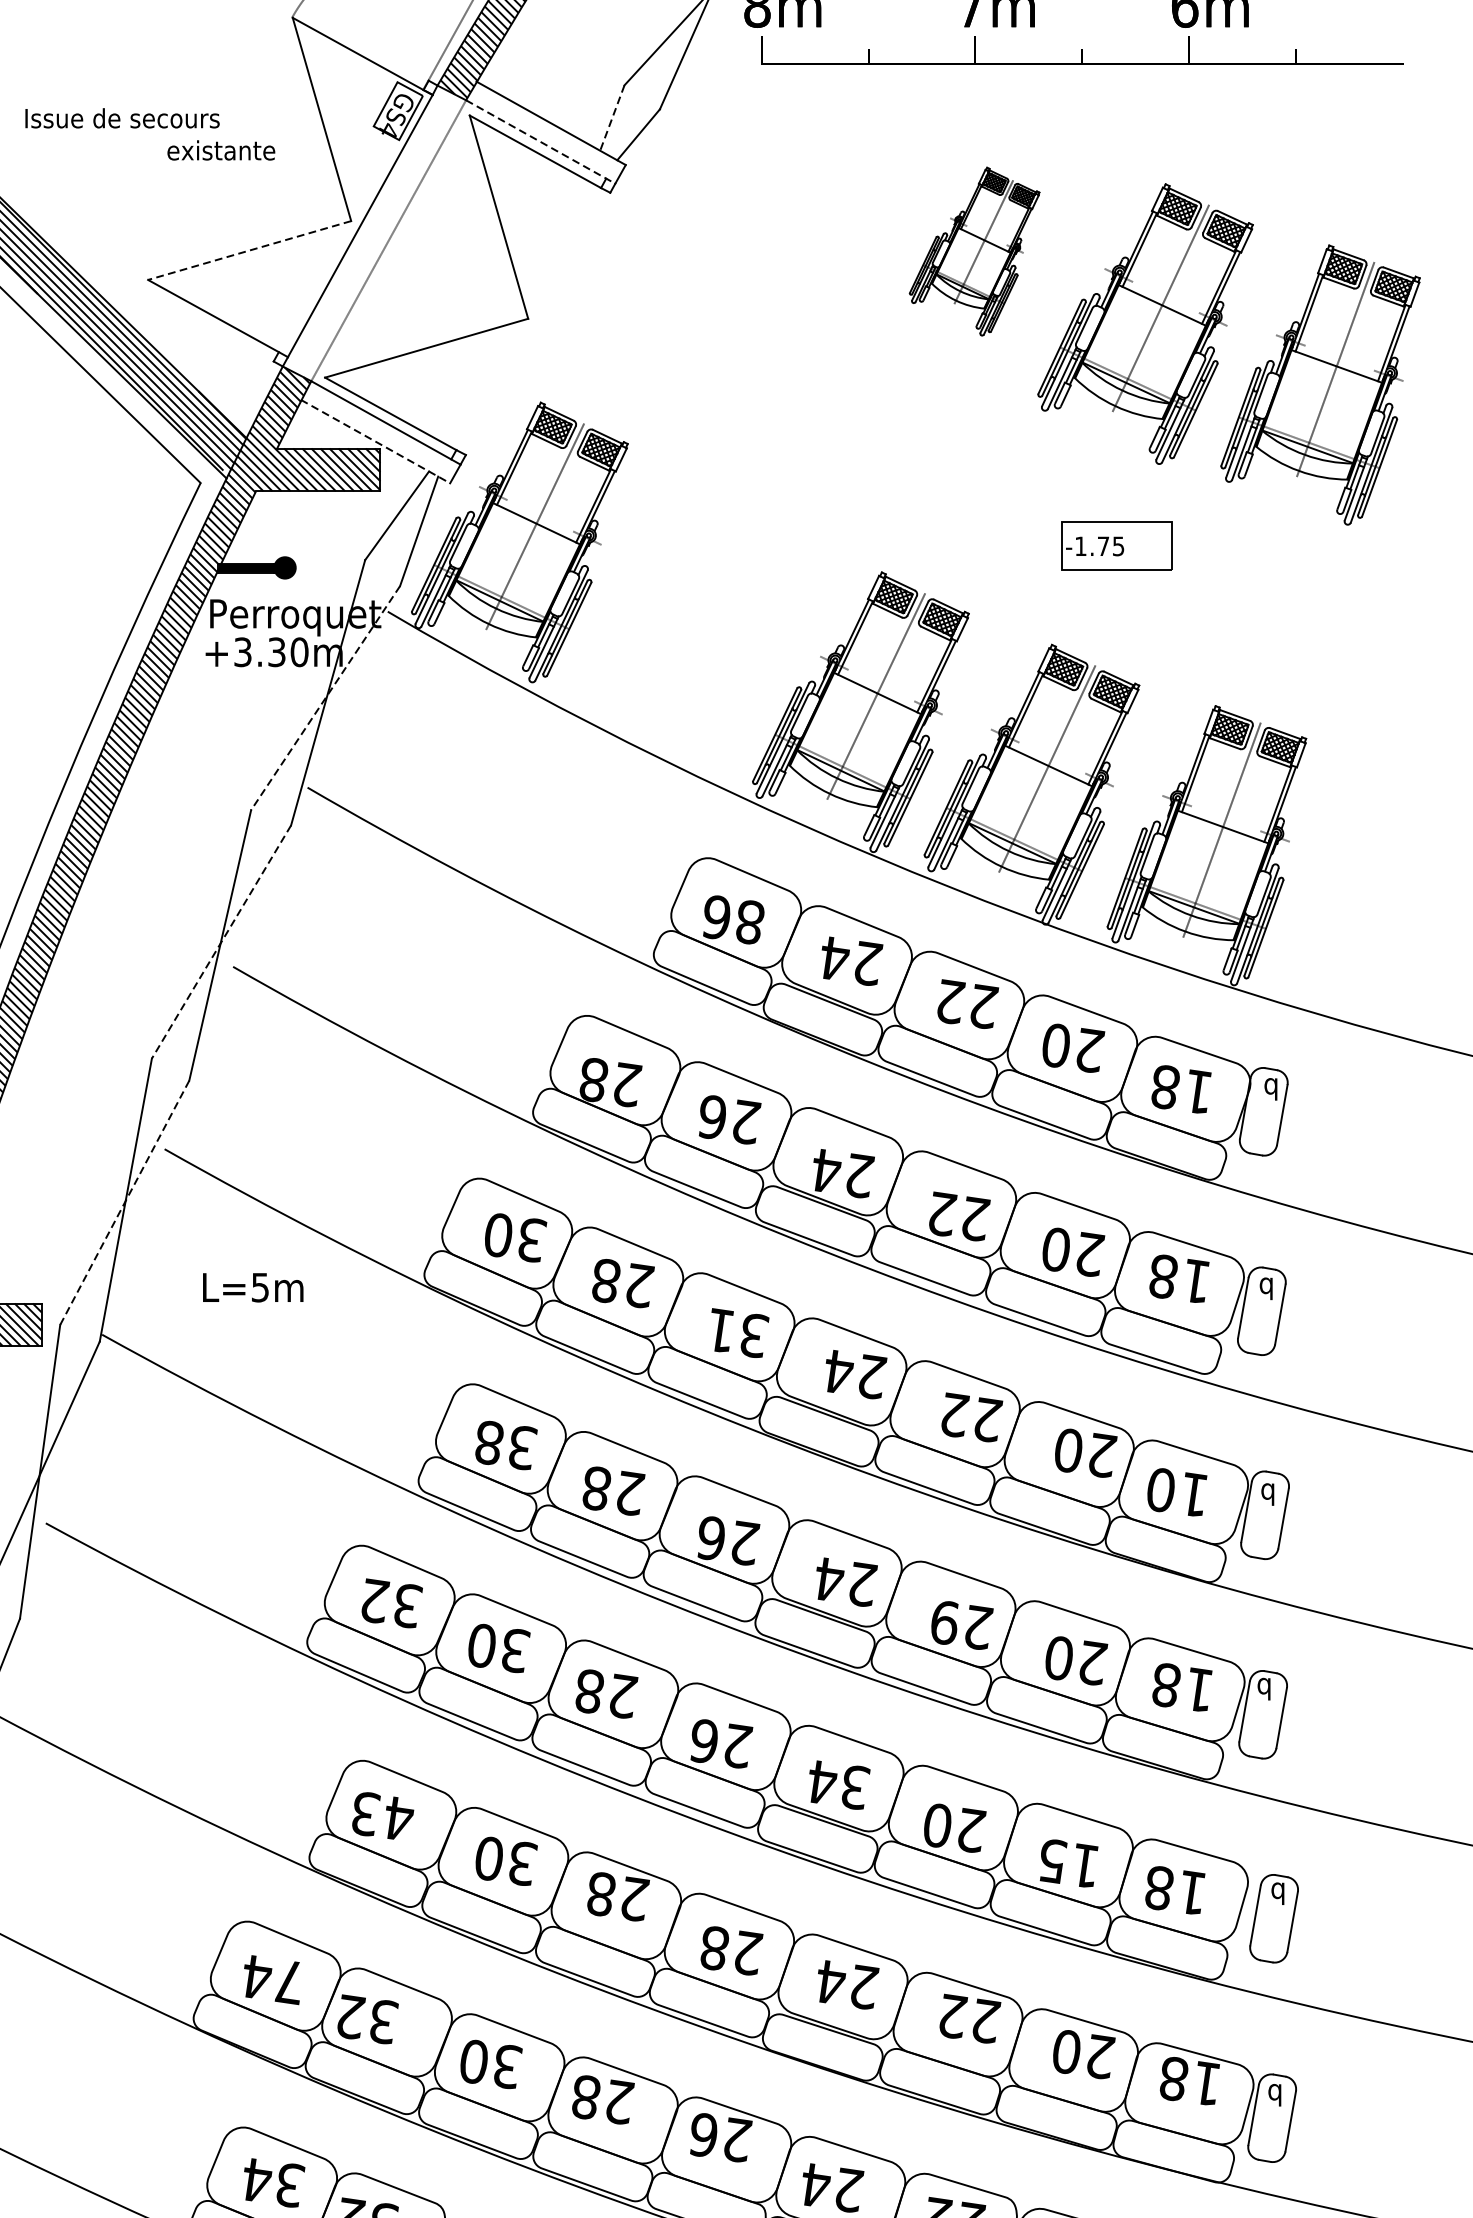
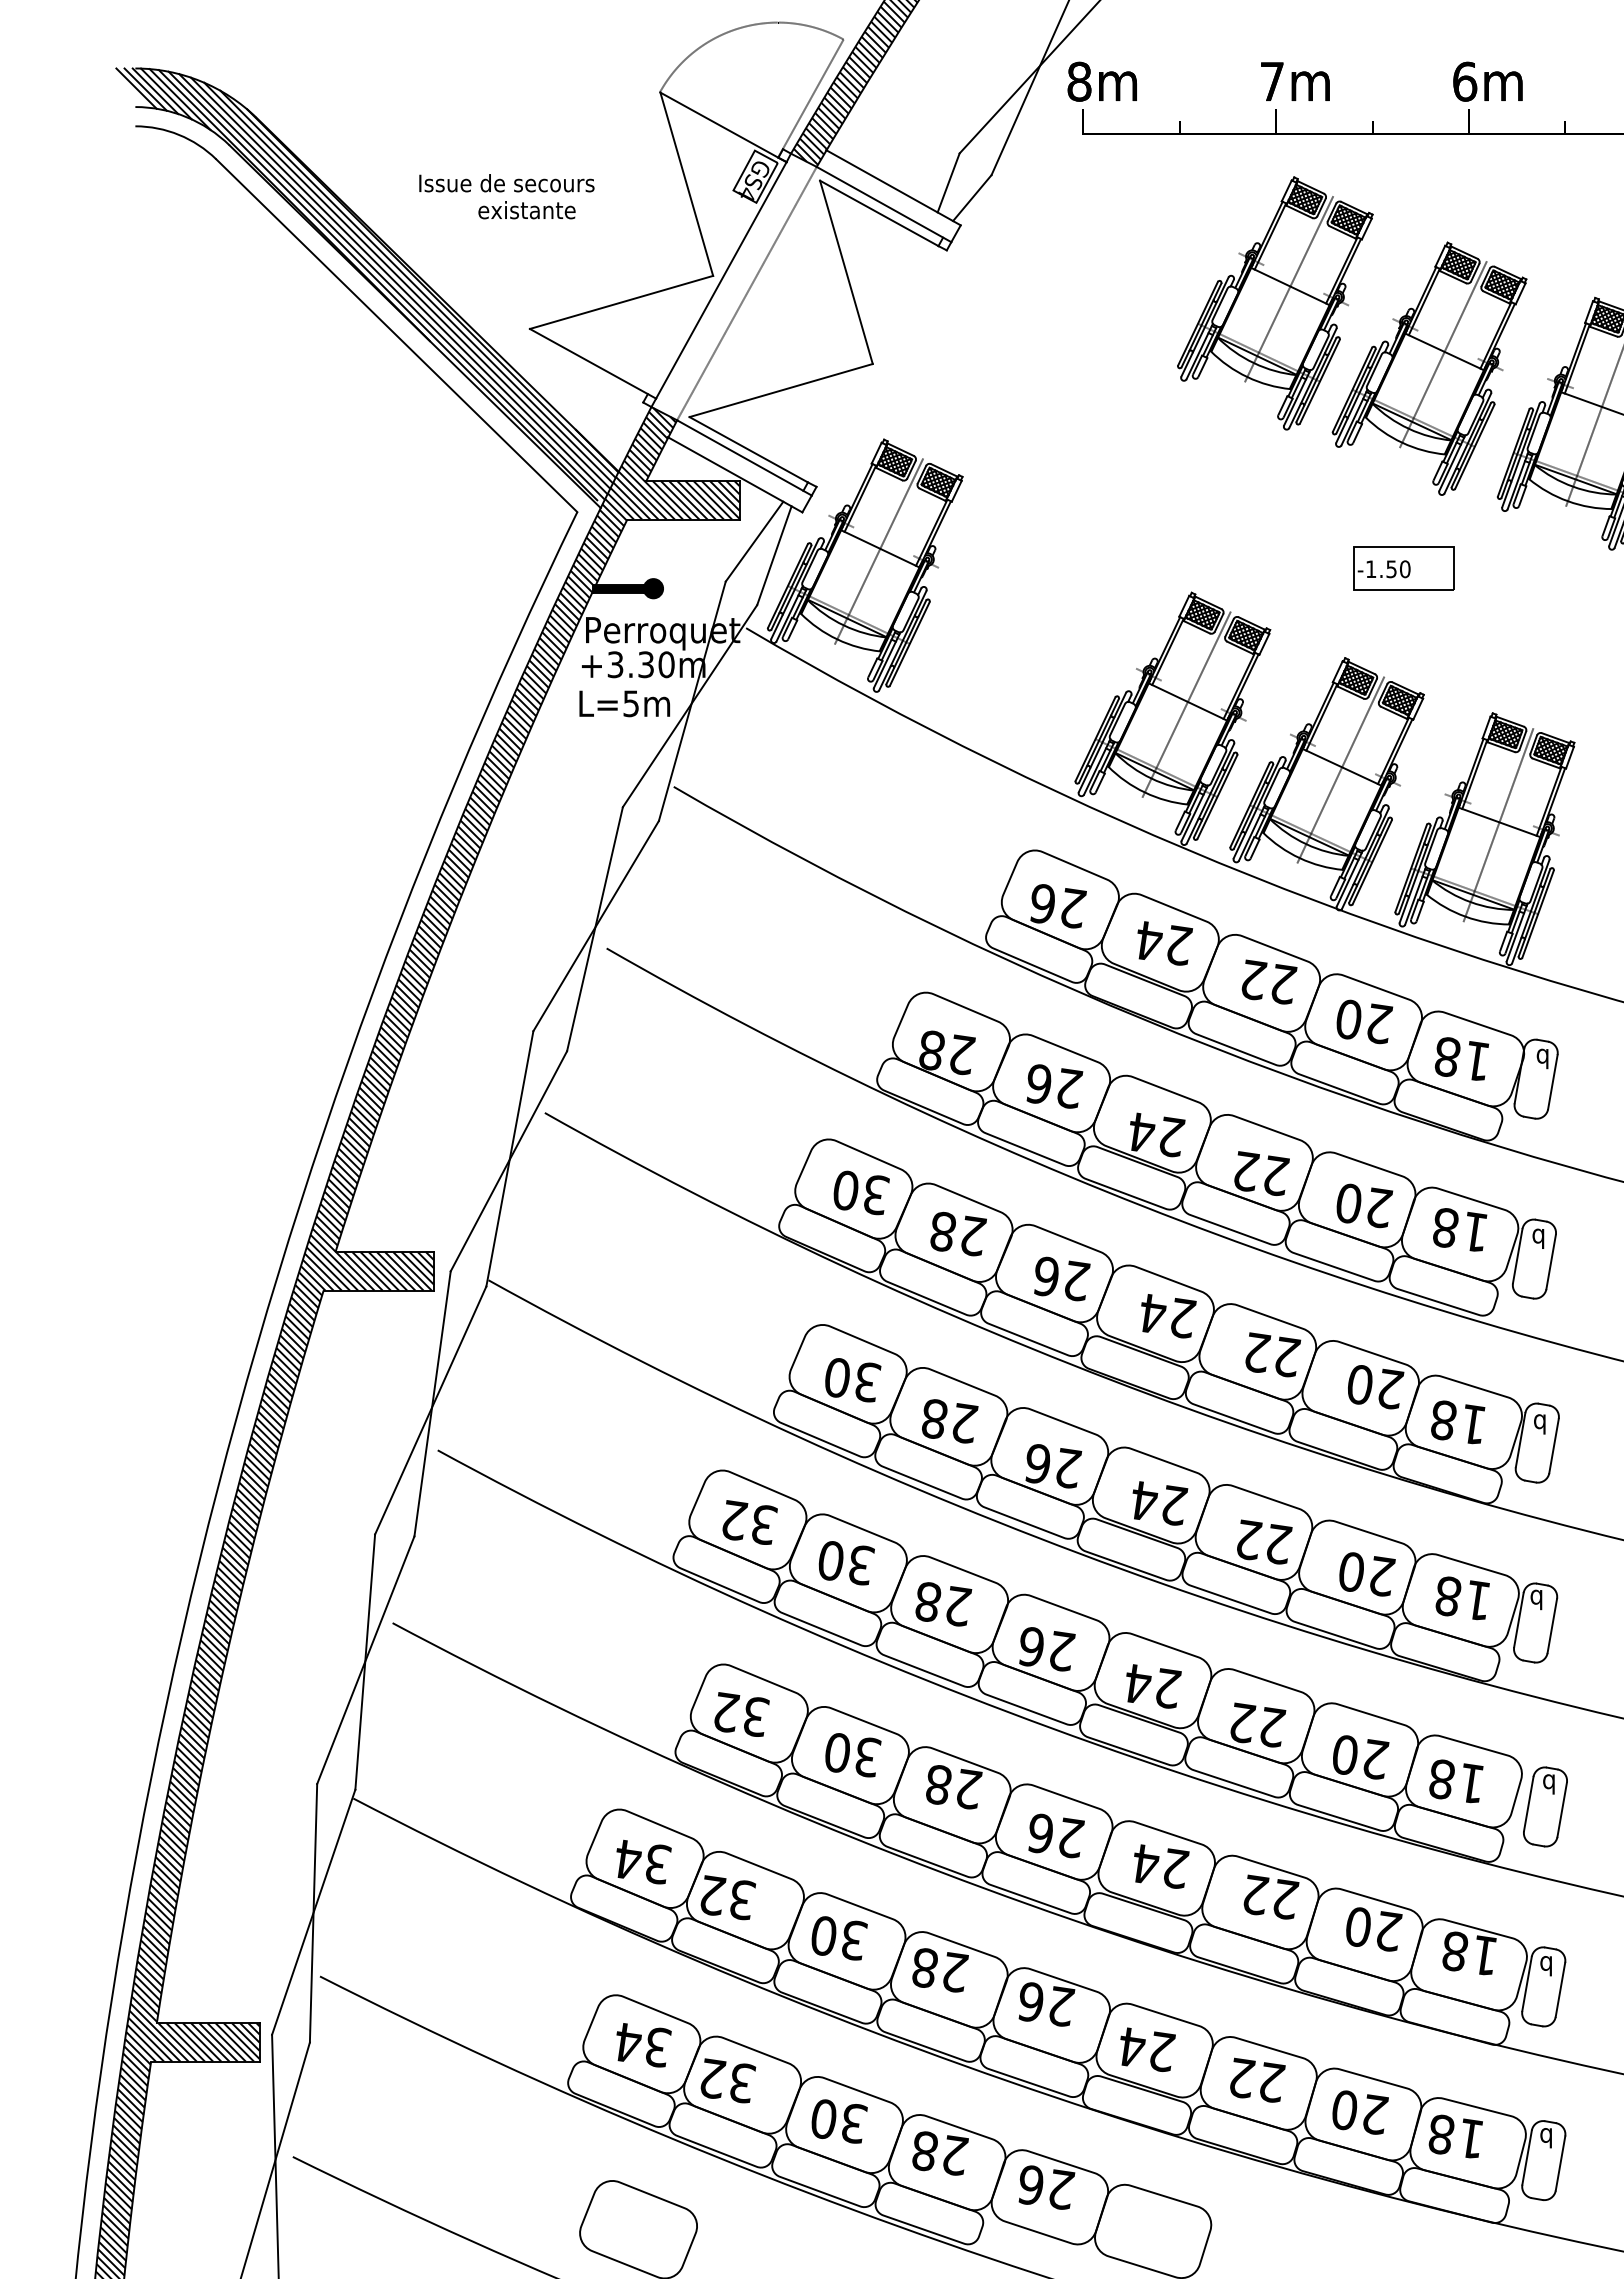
line: (612, 118) -> (948, 183), dashed -> solid
line: (541, 141) -> (884, 204), dashed -> solid
text: (220, 150) -> (526, 210), moved
line: (249, 250) -> (621, 302), dashed -> solid
part: (974, 251) -> (1275, 303), size x1.67
line: (376, 442) -> (735, 475), dashed -> solid
text: (1111, 546) -> (1398, 569), -1.75 -> -1.50
line: (325, 698) -> (689, 706), dashed -> solid
text: (750, 922) -> (1073, 908), 86 -> 26
line: (220, 942) -> (595, 926), dashed -> solid
line: (124, 1203) -> (508, 1161), dashed -> solid
text: (252, 1287) -> (624, 703), moved
text: (738, 1332) -> (1062, 1278), 31 -> 26
text: (489, 1442) -> (837, 1377), 38 -> 30
text: (1161, 1490) -> (1443, 1420), 10 -> 18
text: (945, 1622) -> (1249, 1539), 29 -> 22
text: (856, 1787) -> (1168, 1688), 34 -> 24
text: (382, 1816) -> (741, 1714), 43 -> 32
text: (938, 1825) -> (1242, 1722), 20 -> 22
text: (1070, 1863) -> (1361, 1757), 15 -> 20
text: (714, 1948) -> (1040, 1833), 28 -> 26
text: (289, 1982) -> (657, 1864), 74 -> 34

